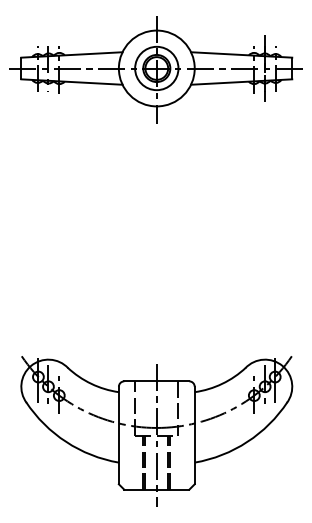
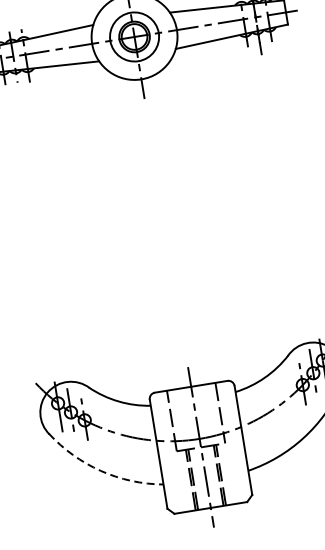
arc: (66, 441) -> (101, 470), solid -> dashed

